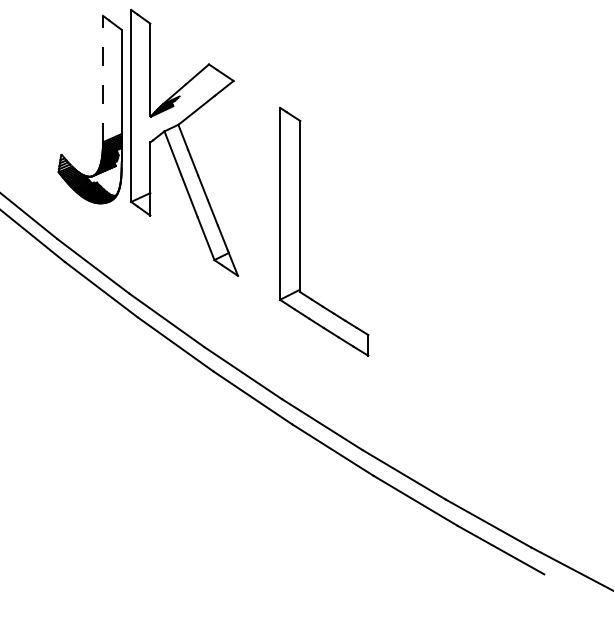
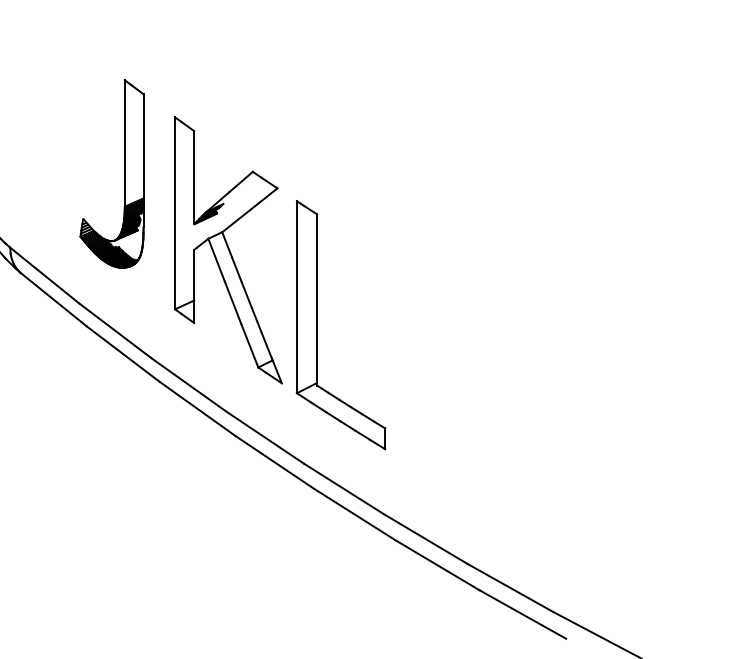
line: (102, 78) -> (124, 142), dashed -> solid
part: (184, 143) -> (228, 250), moved
part: (300, 232) -> (317, 325), moved

